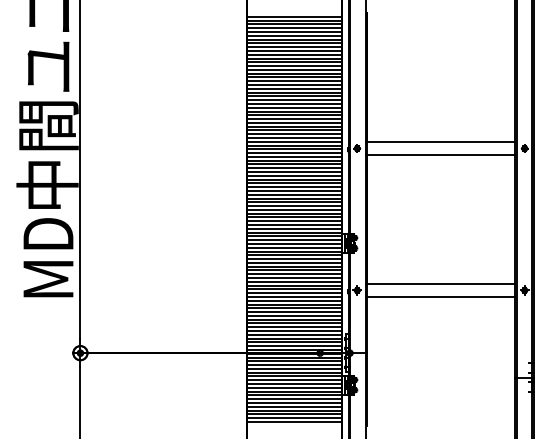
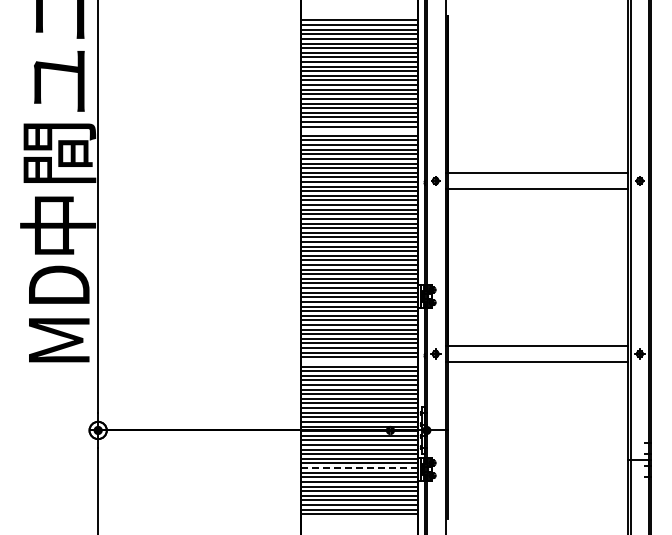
line: (293, 107) -> (358, 131), removed
line: (293, 296) -> (358, 361), removed
line: (293, 384) -> (358, 468), solid -> dashed

